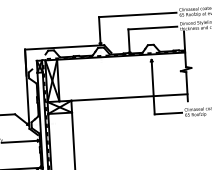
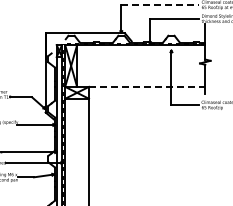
line: (138, 14) -> (160, 4), solid -> dashed
line: (129, 97) -> (147, 86), solid -> dashed

